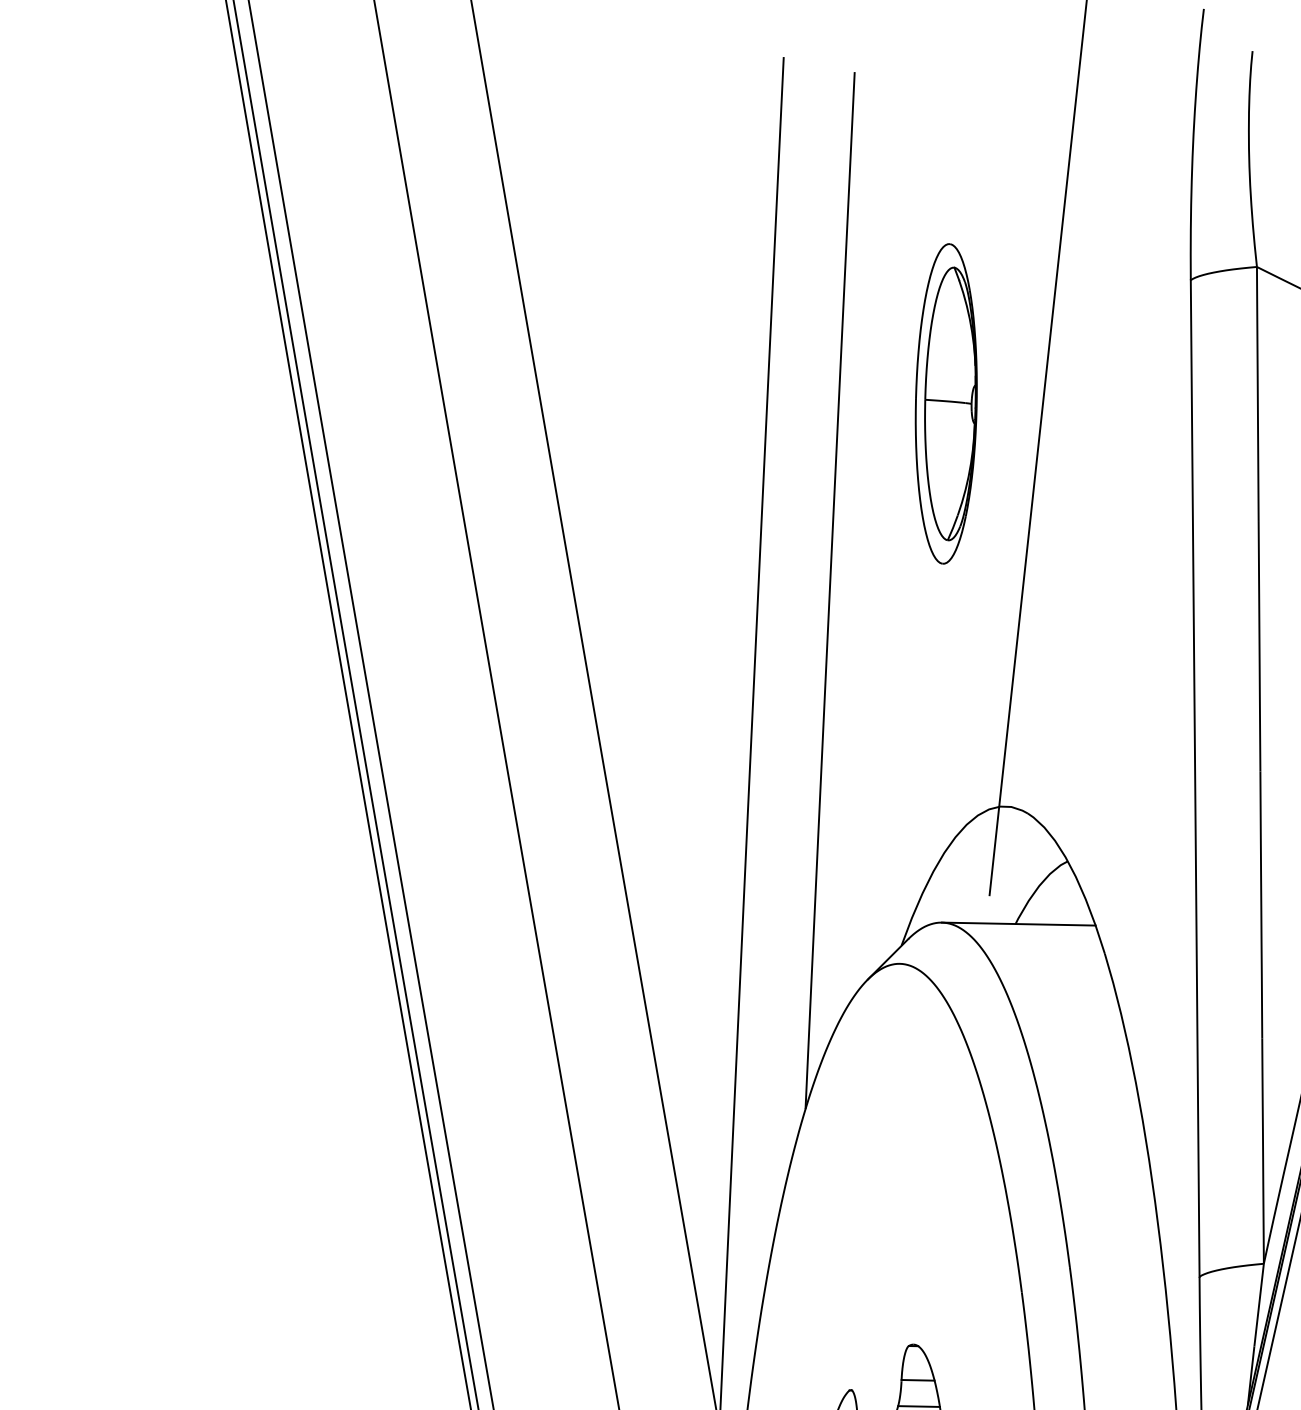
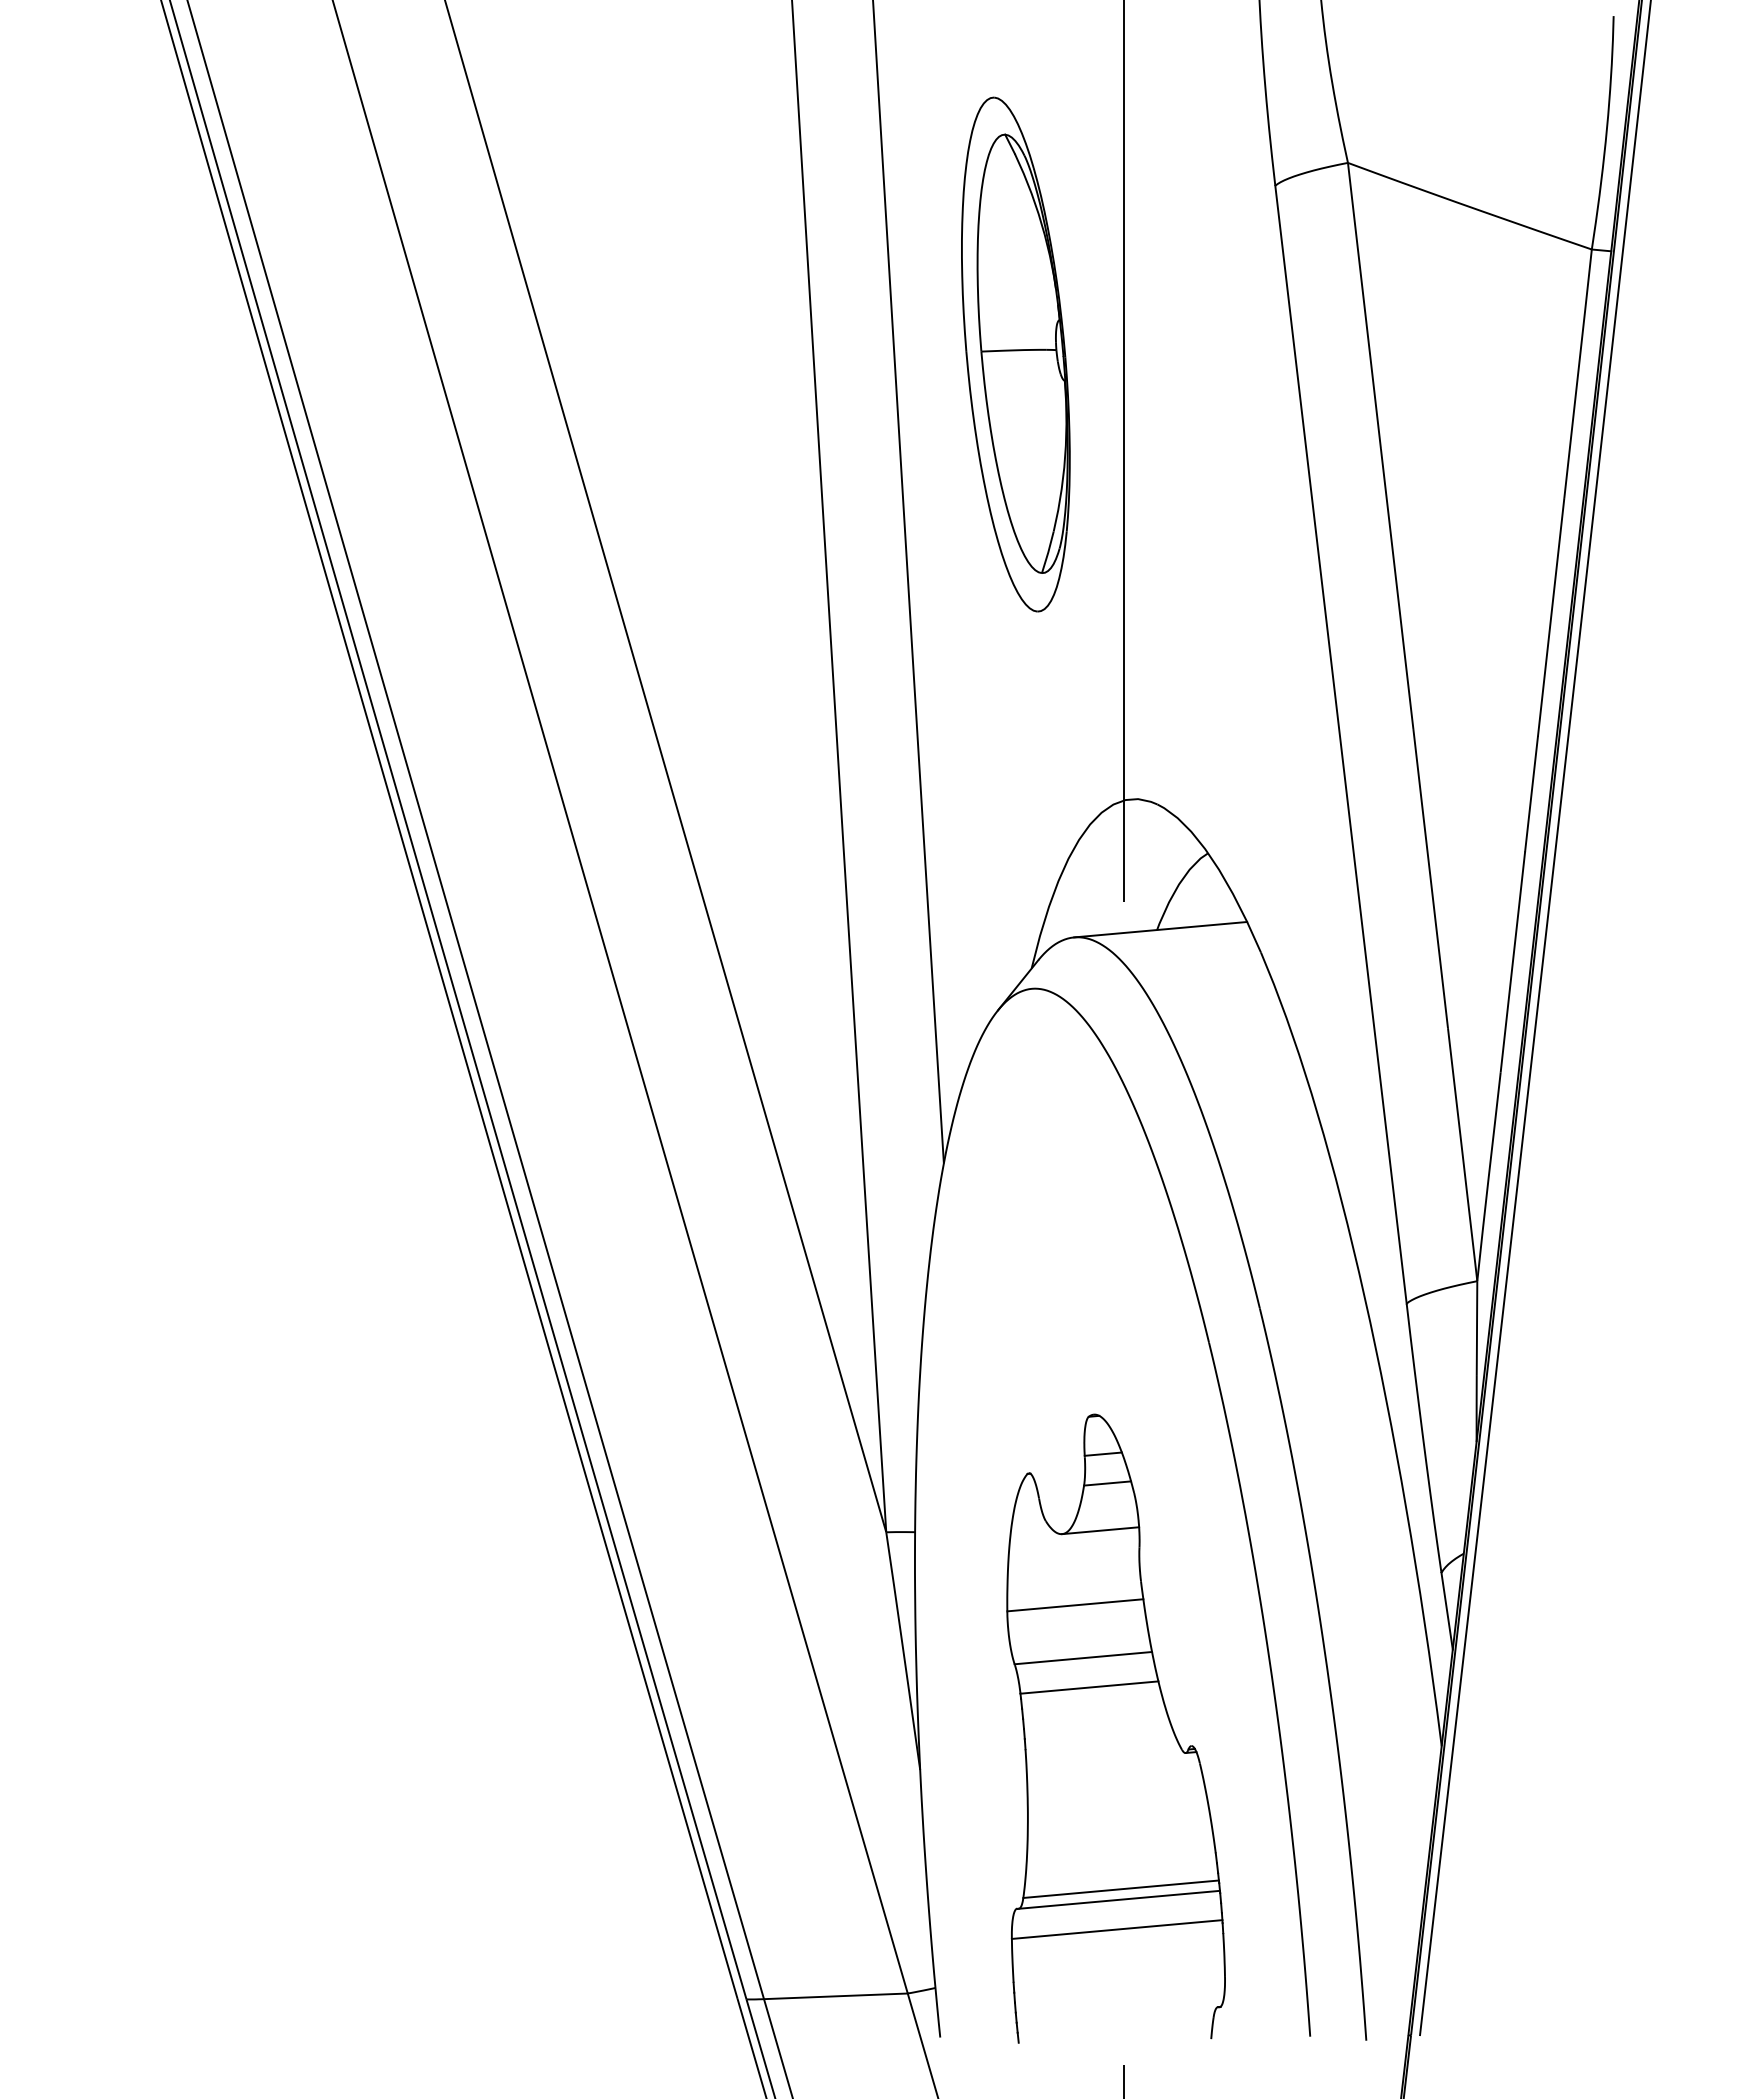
part: (945, 403) -> (1015, 354), size x1.43

